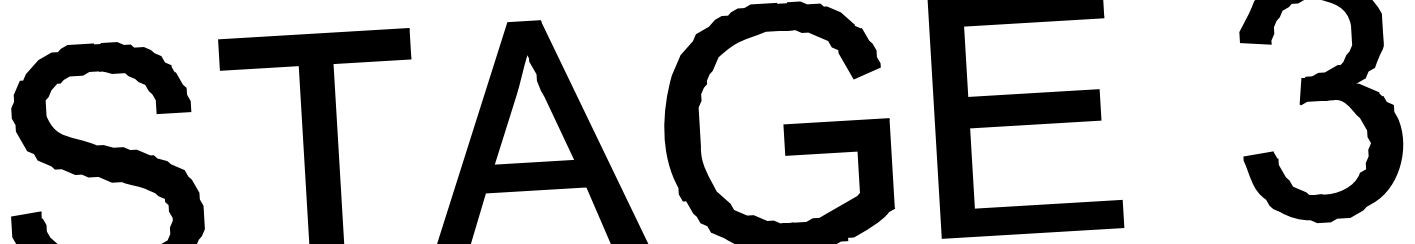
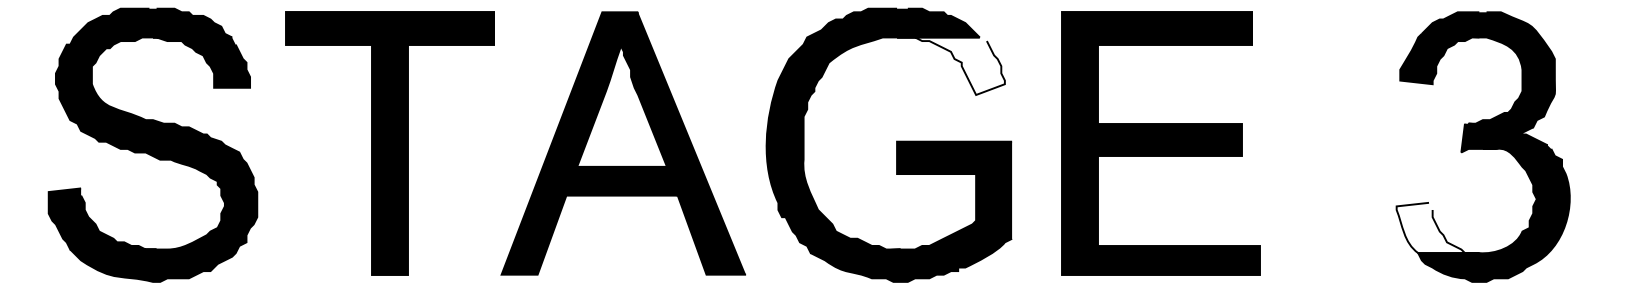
fill: (829, 52) -> (950, 65), removed
fill: (1282, 174) -> (1437, 227), removed

